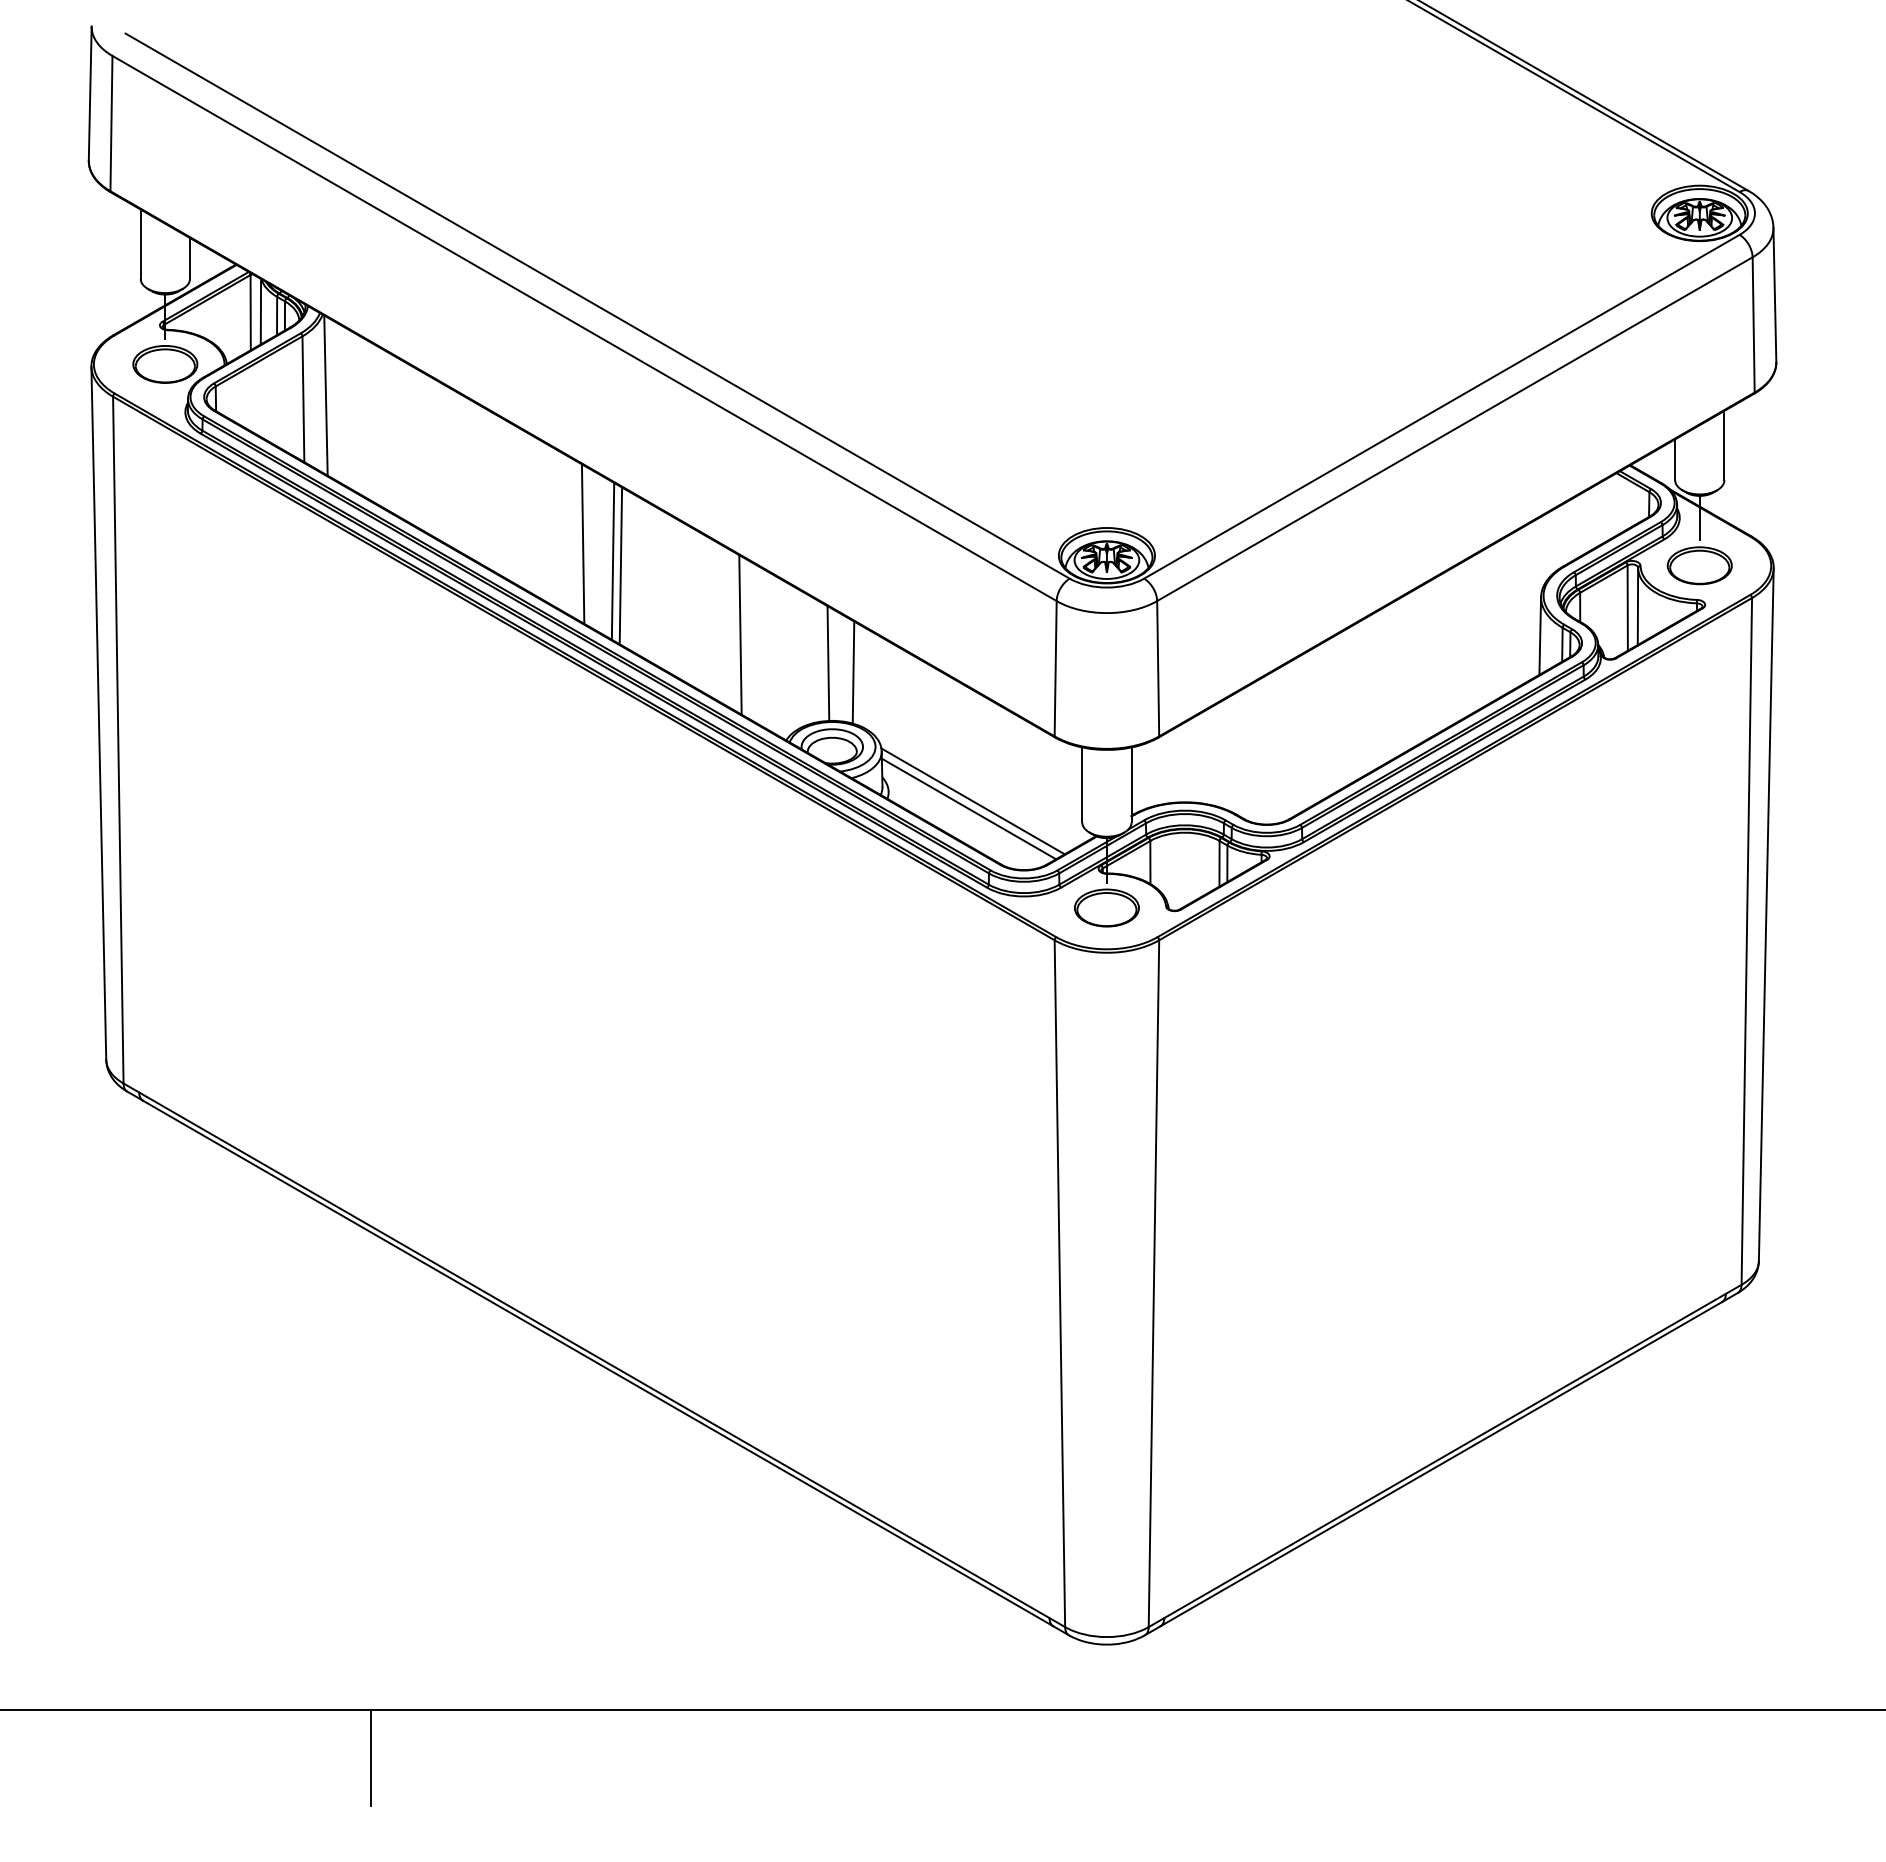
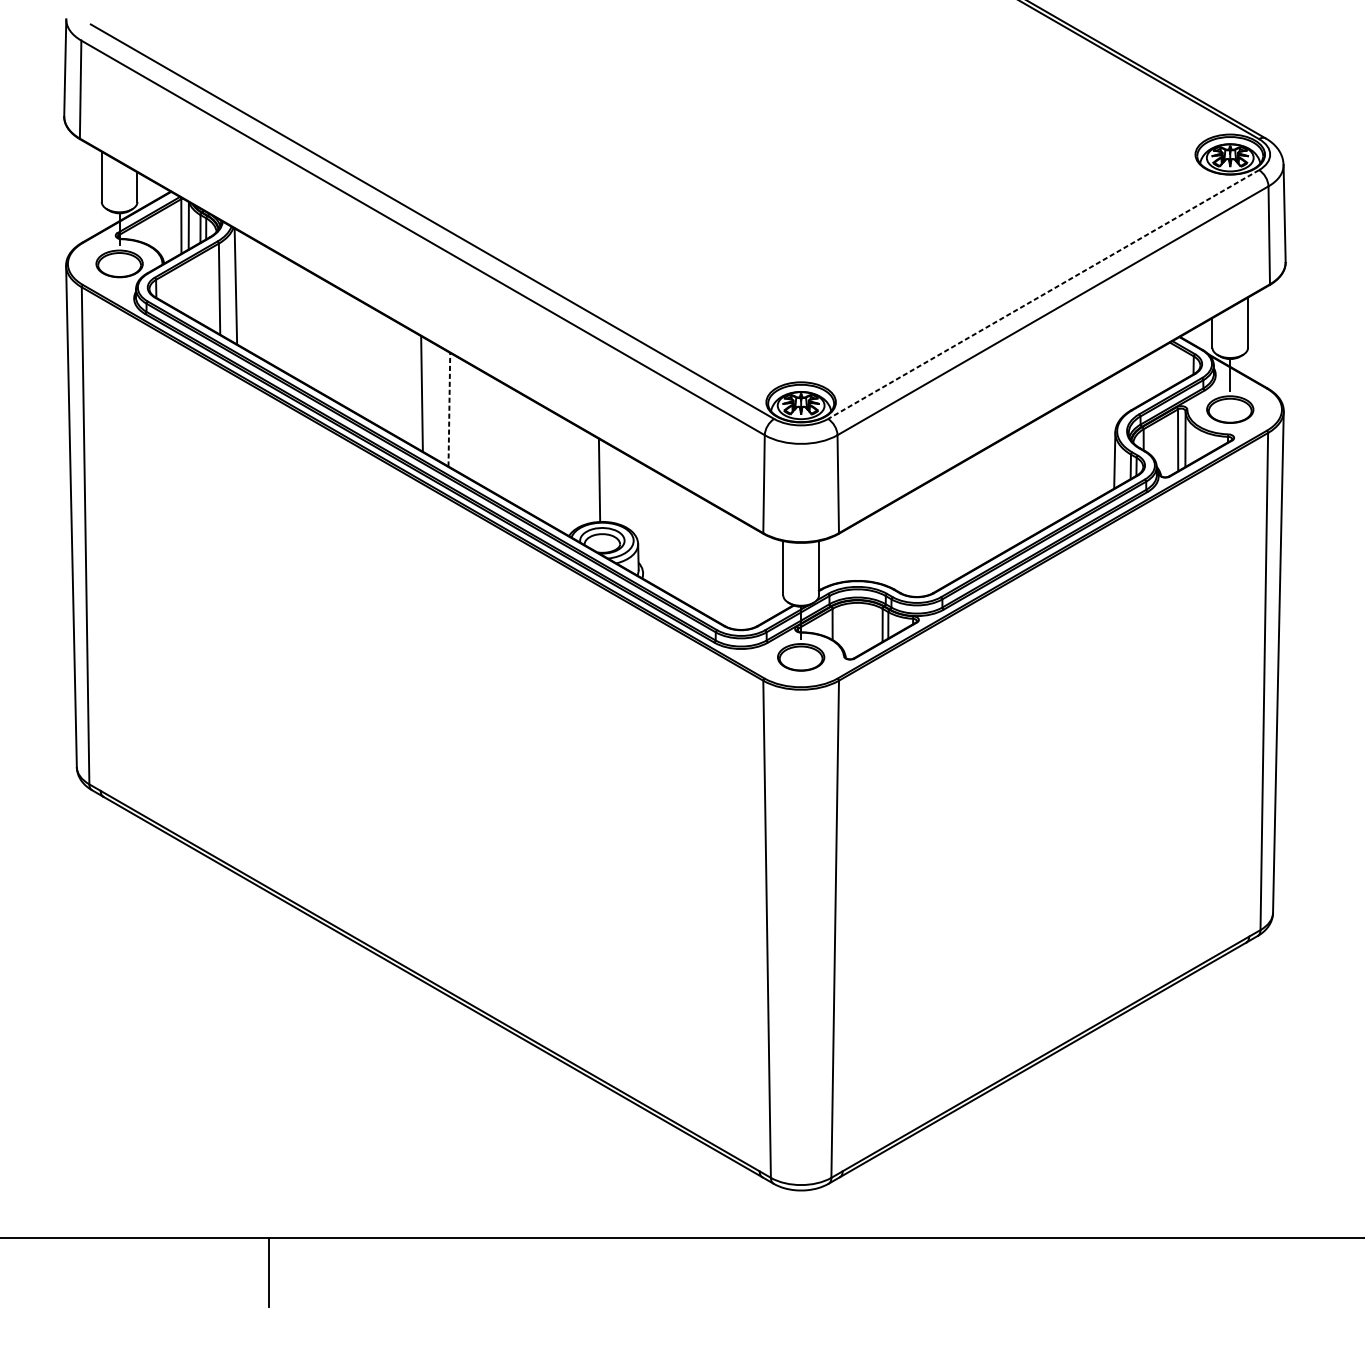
line: (1441, 406) -> (1043, 294), solid -> dashed
line: (612, 560) -> (443, 405), removed
line: (620, 565) -> (449, 409), solid -> dashed
line: (740, 634) -> (535, 459), removed
line: (853, 672) -> (617, 486), removed
line: (972, 801) -> (703, 580), removed
line: (968, 808) -> (700, 585), removed

